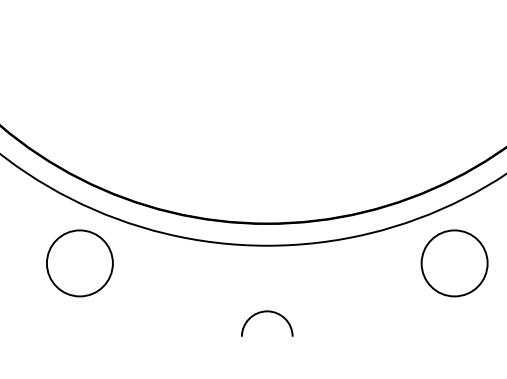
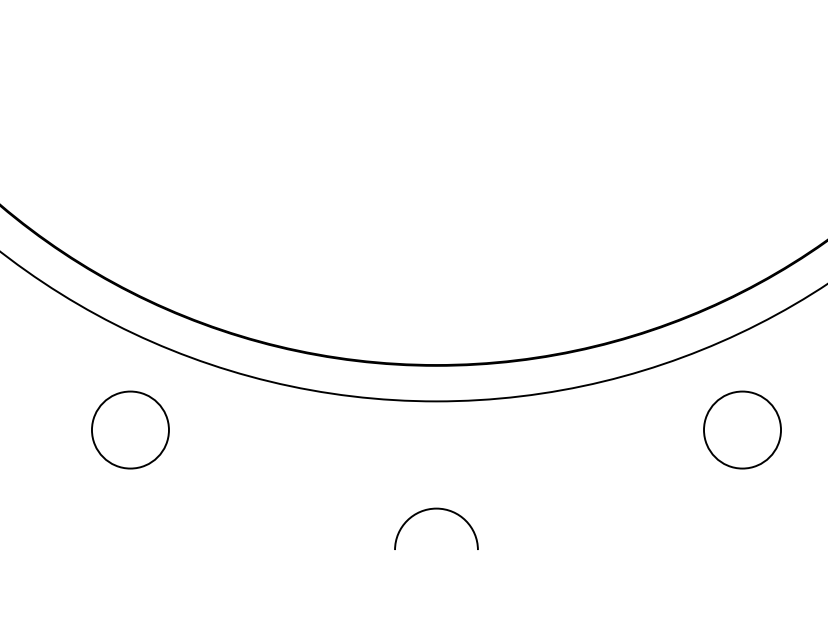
circle: (79, 262) -> (129, 428), size x0.71
circle: (454, 262) -> (742, 428), size x0.71

